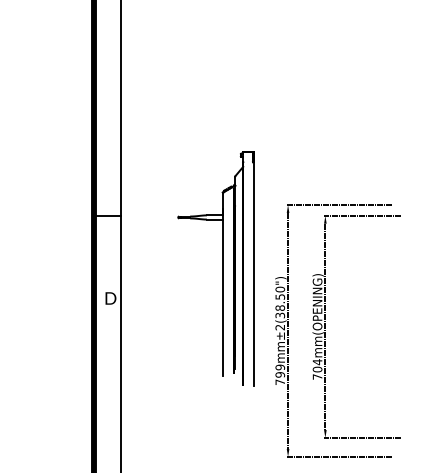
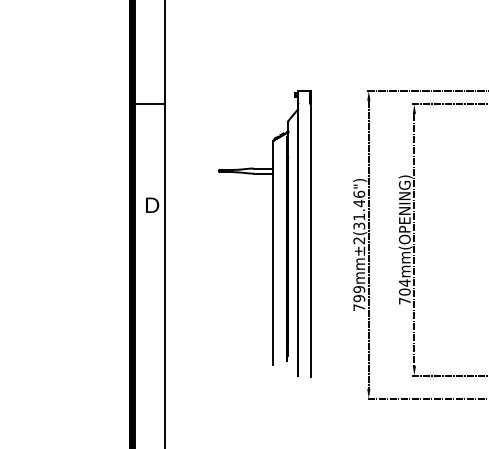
part: (222, 268) -> (272, 233), moved
text: (280, 298) -> (359, 205), 799mm±2(38.50") -> 799mm±2(31.46")

